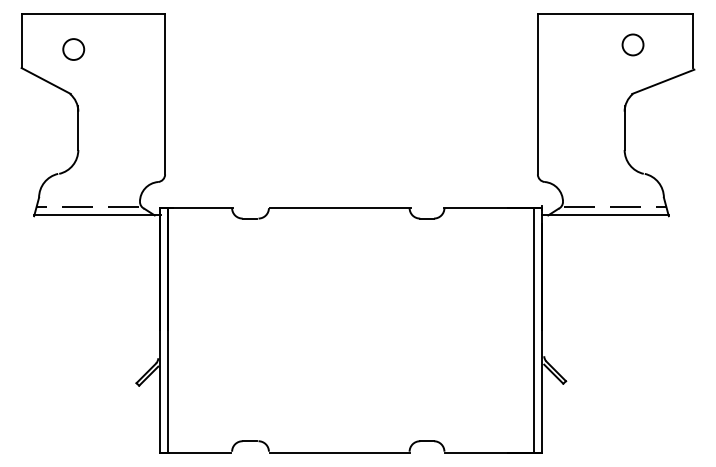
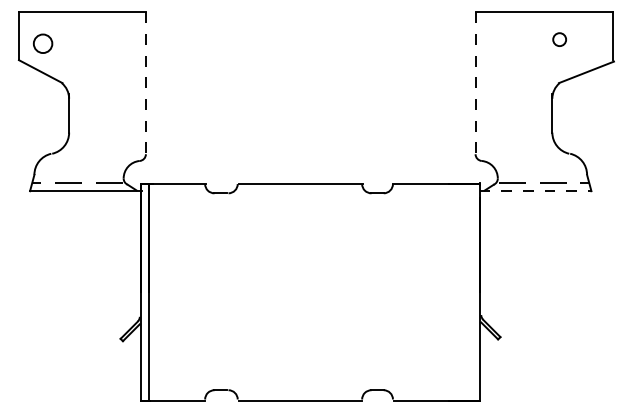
circle: (632, 44) -> (559, 39), size x0.7
circle: (74, 49) -> (43, 43), moved
line: (164, 94) -> (145, 83), solid -> dashed
line: (537, 94) -> (475, 83), solid -> dashed
line: (605, 215) -> (535, 190), solid -> dashed
line: (533, 329) -> (471, 291), removed

